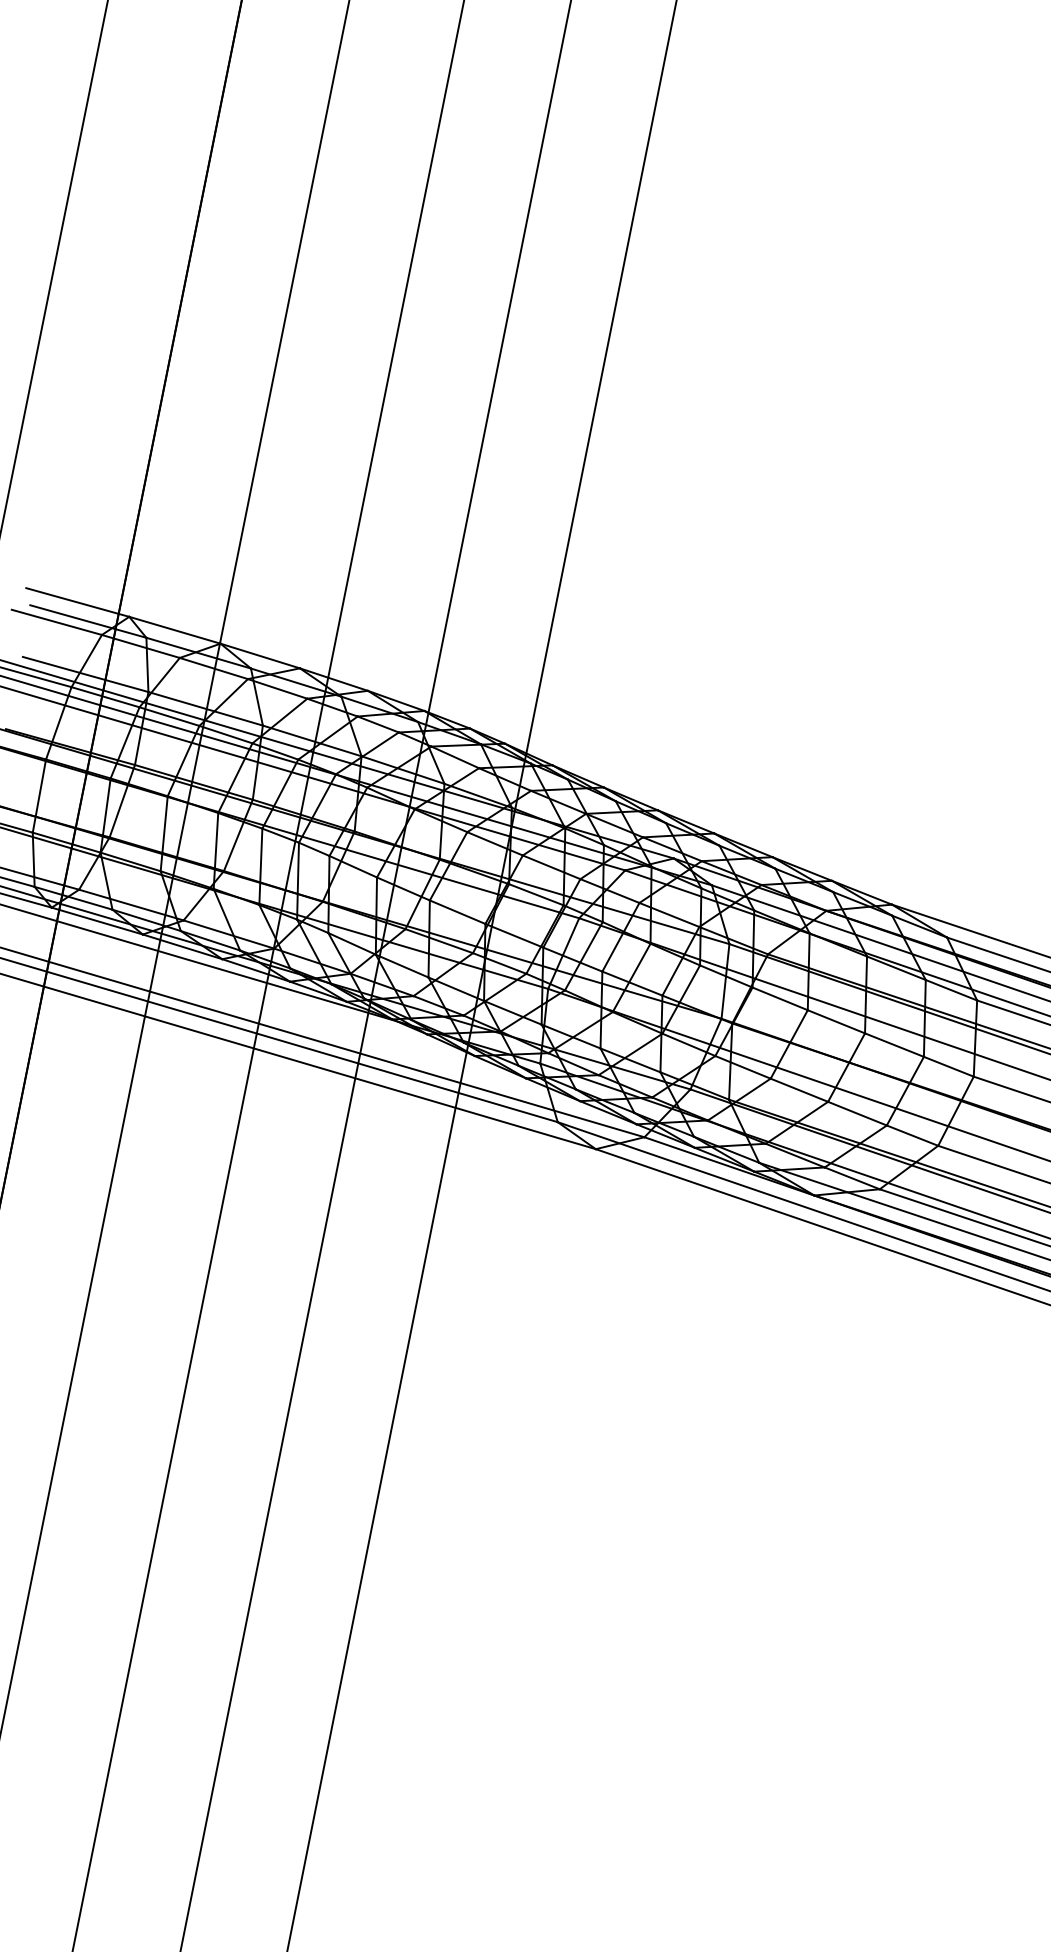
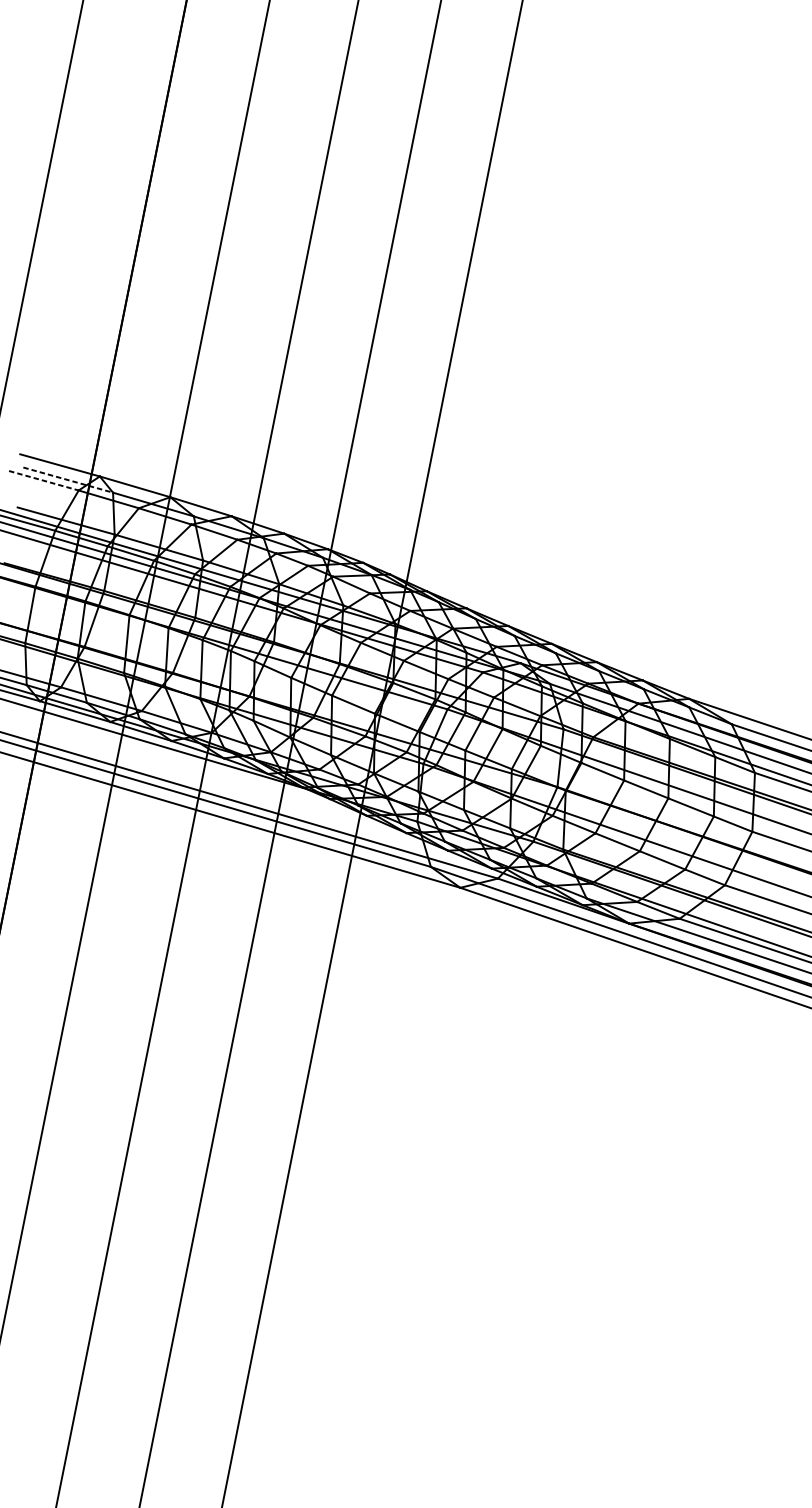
line: (88, 621) -> (68, 480), solid -> dashed
line: (56, 622) -> (43, 480), solid -> dashed

